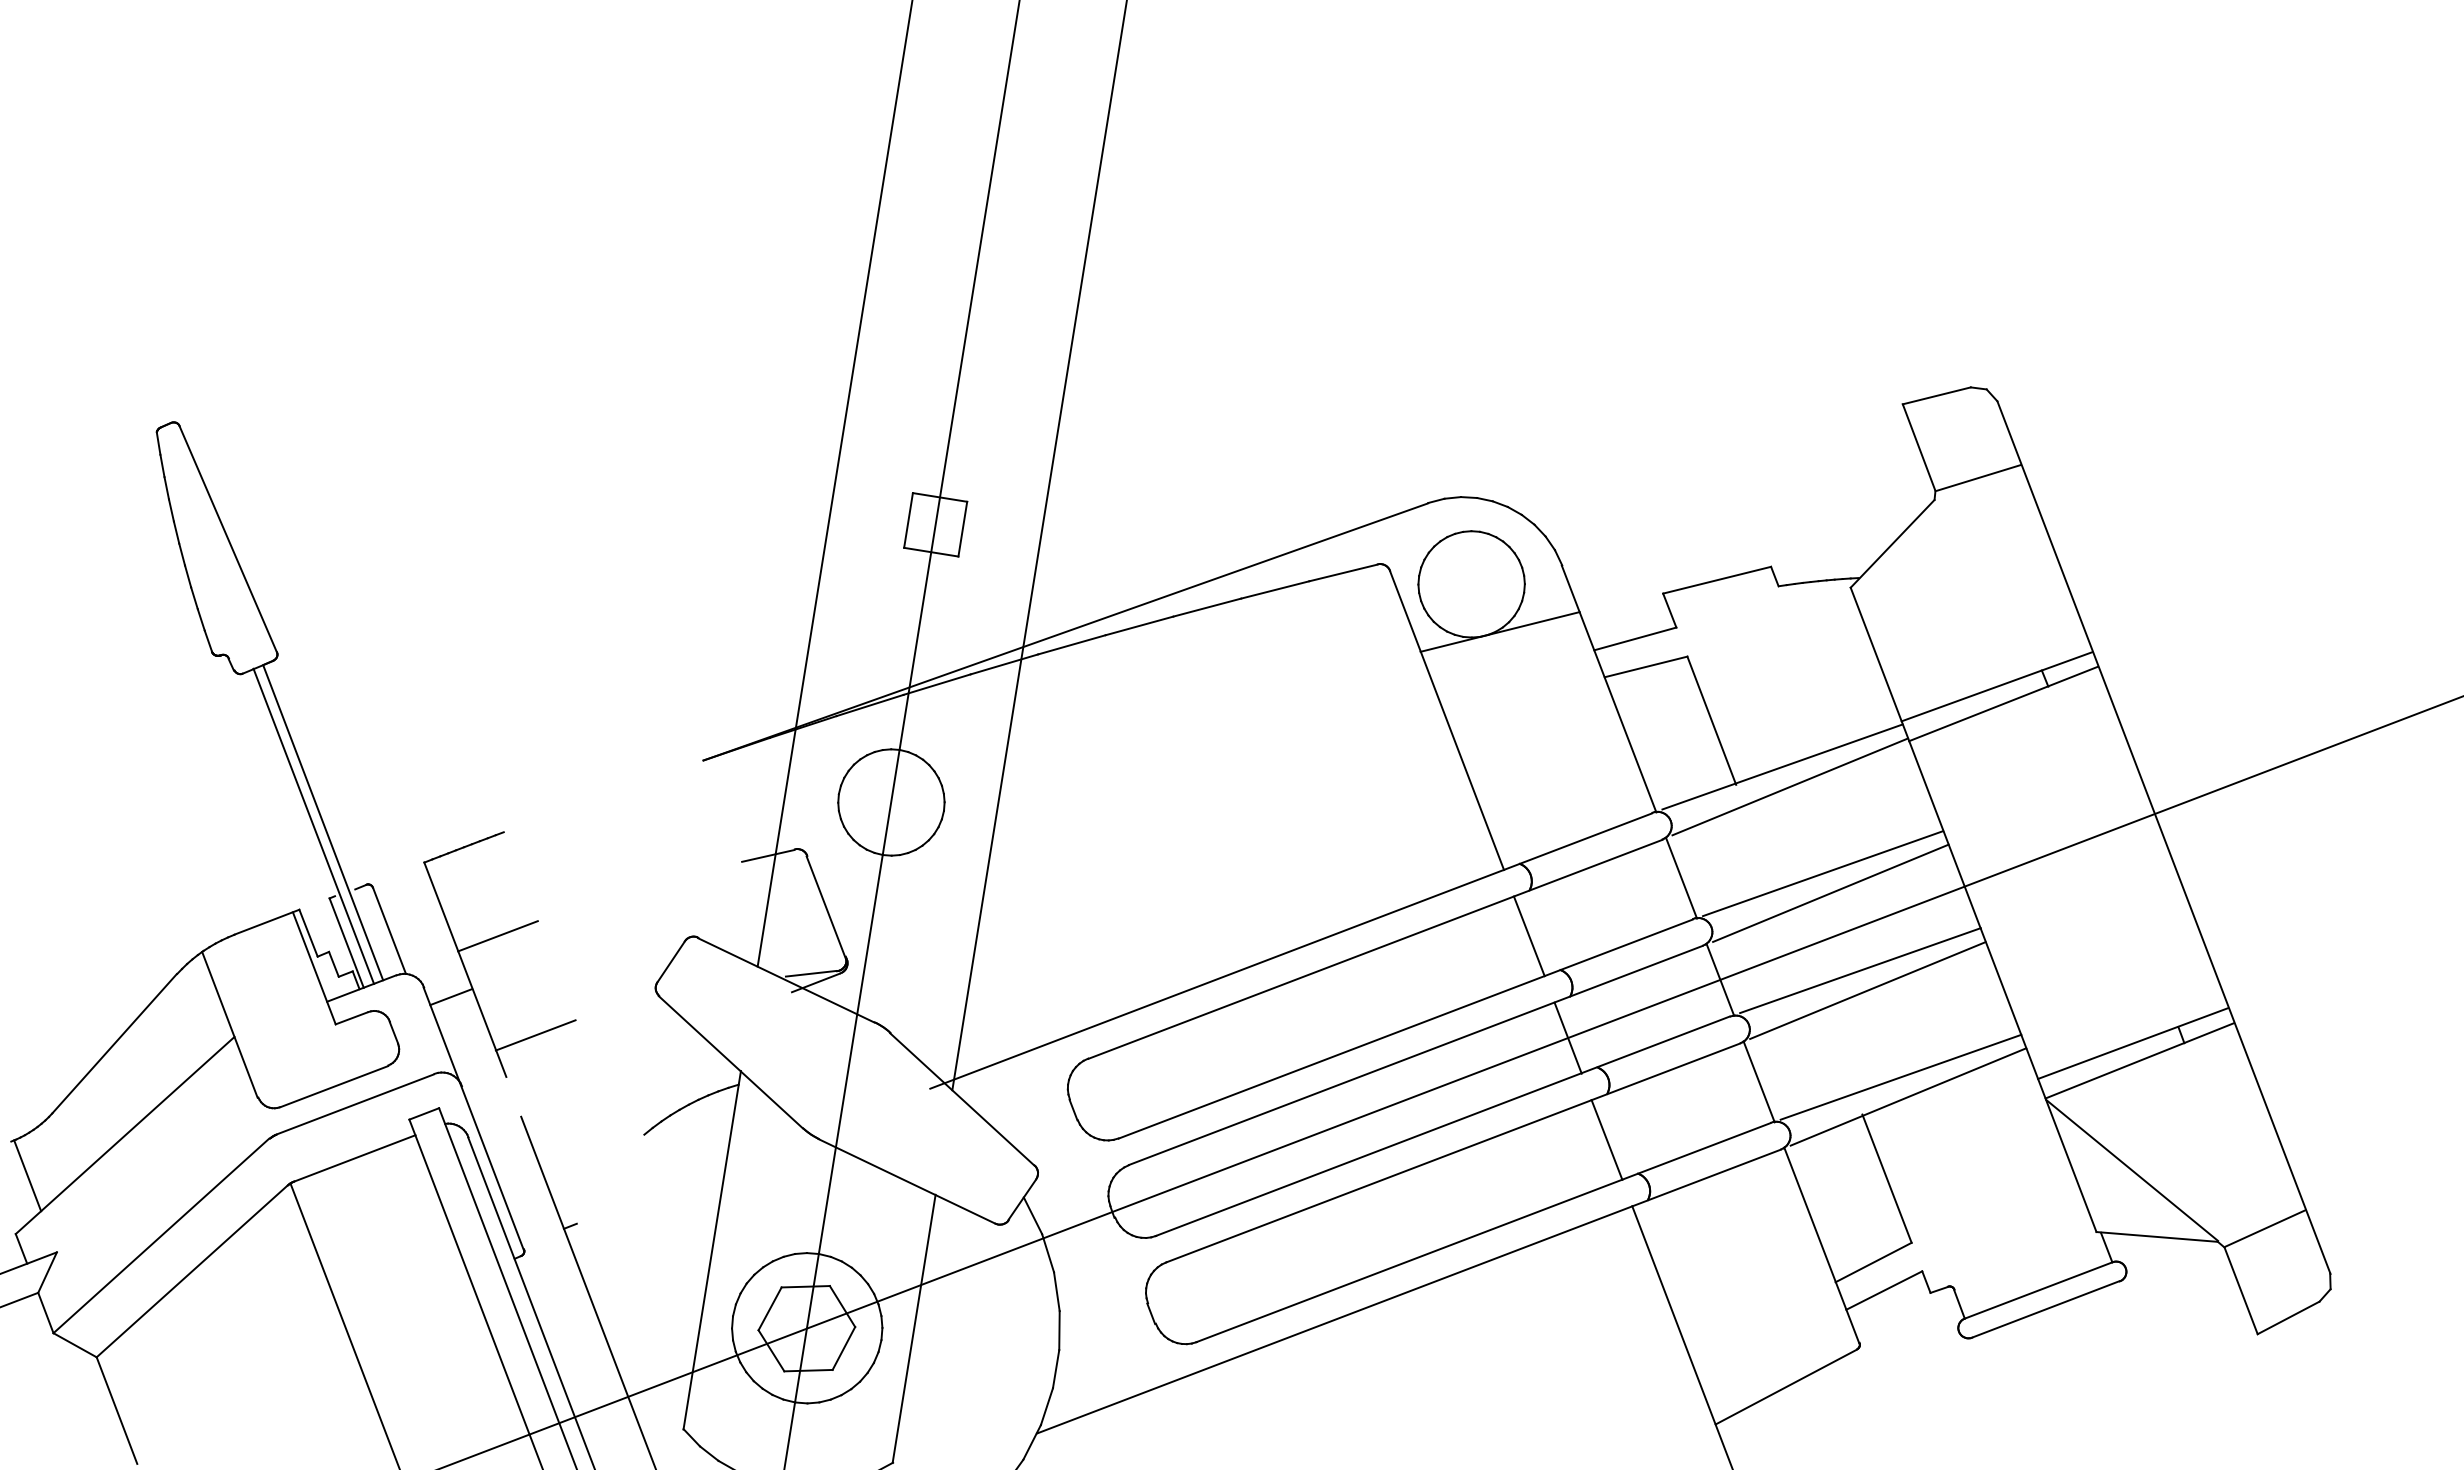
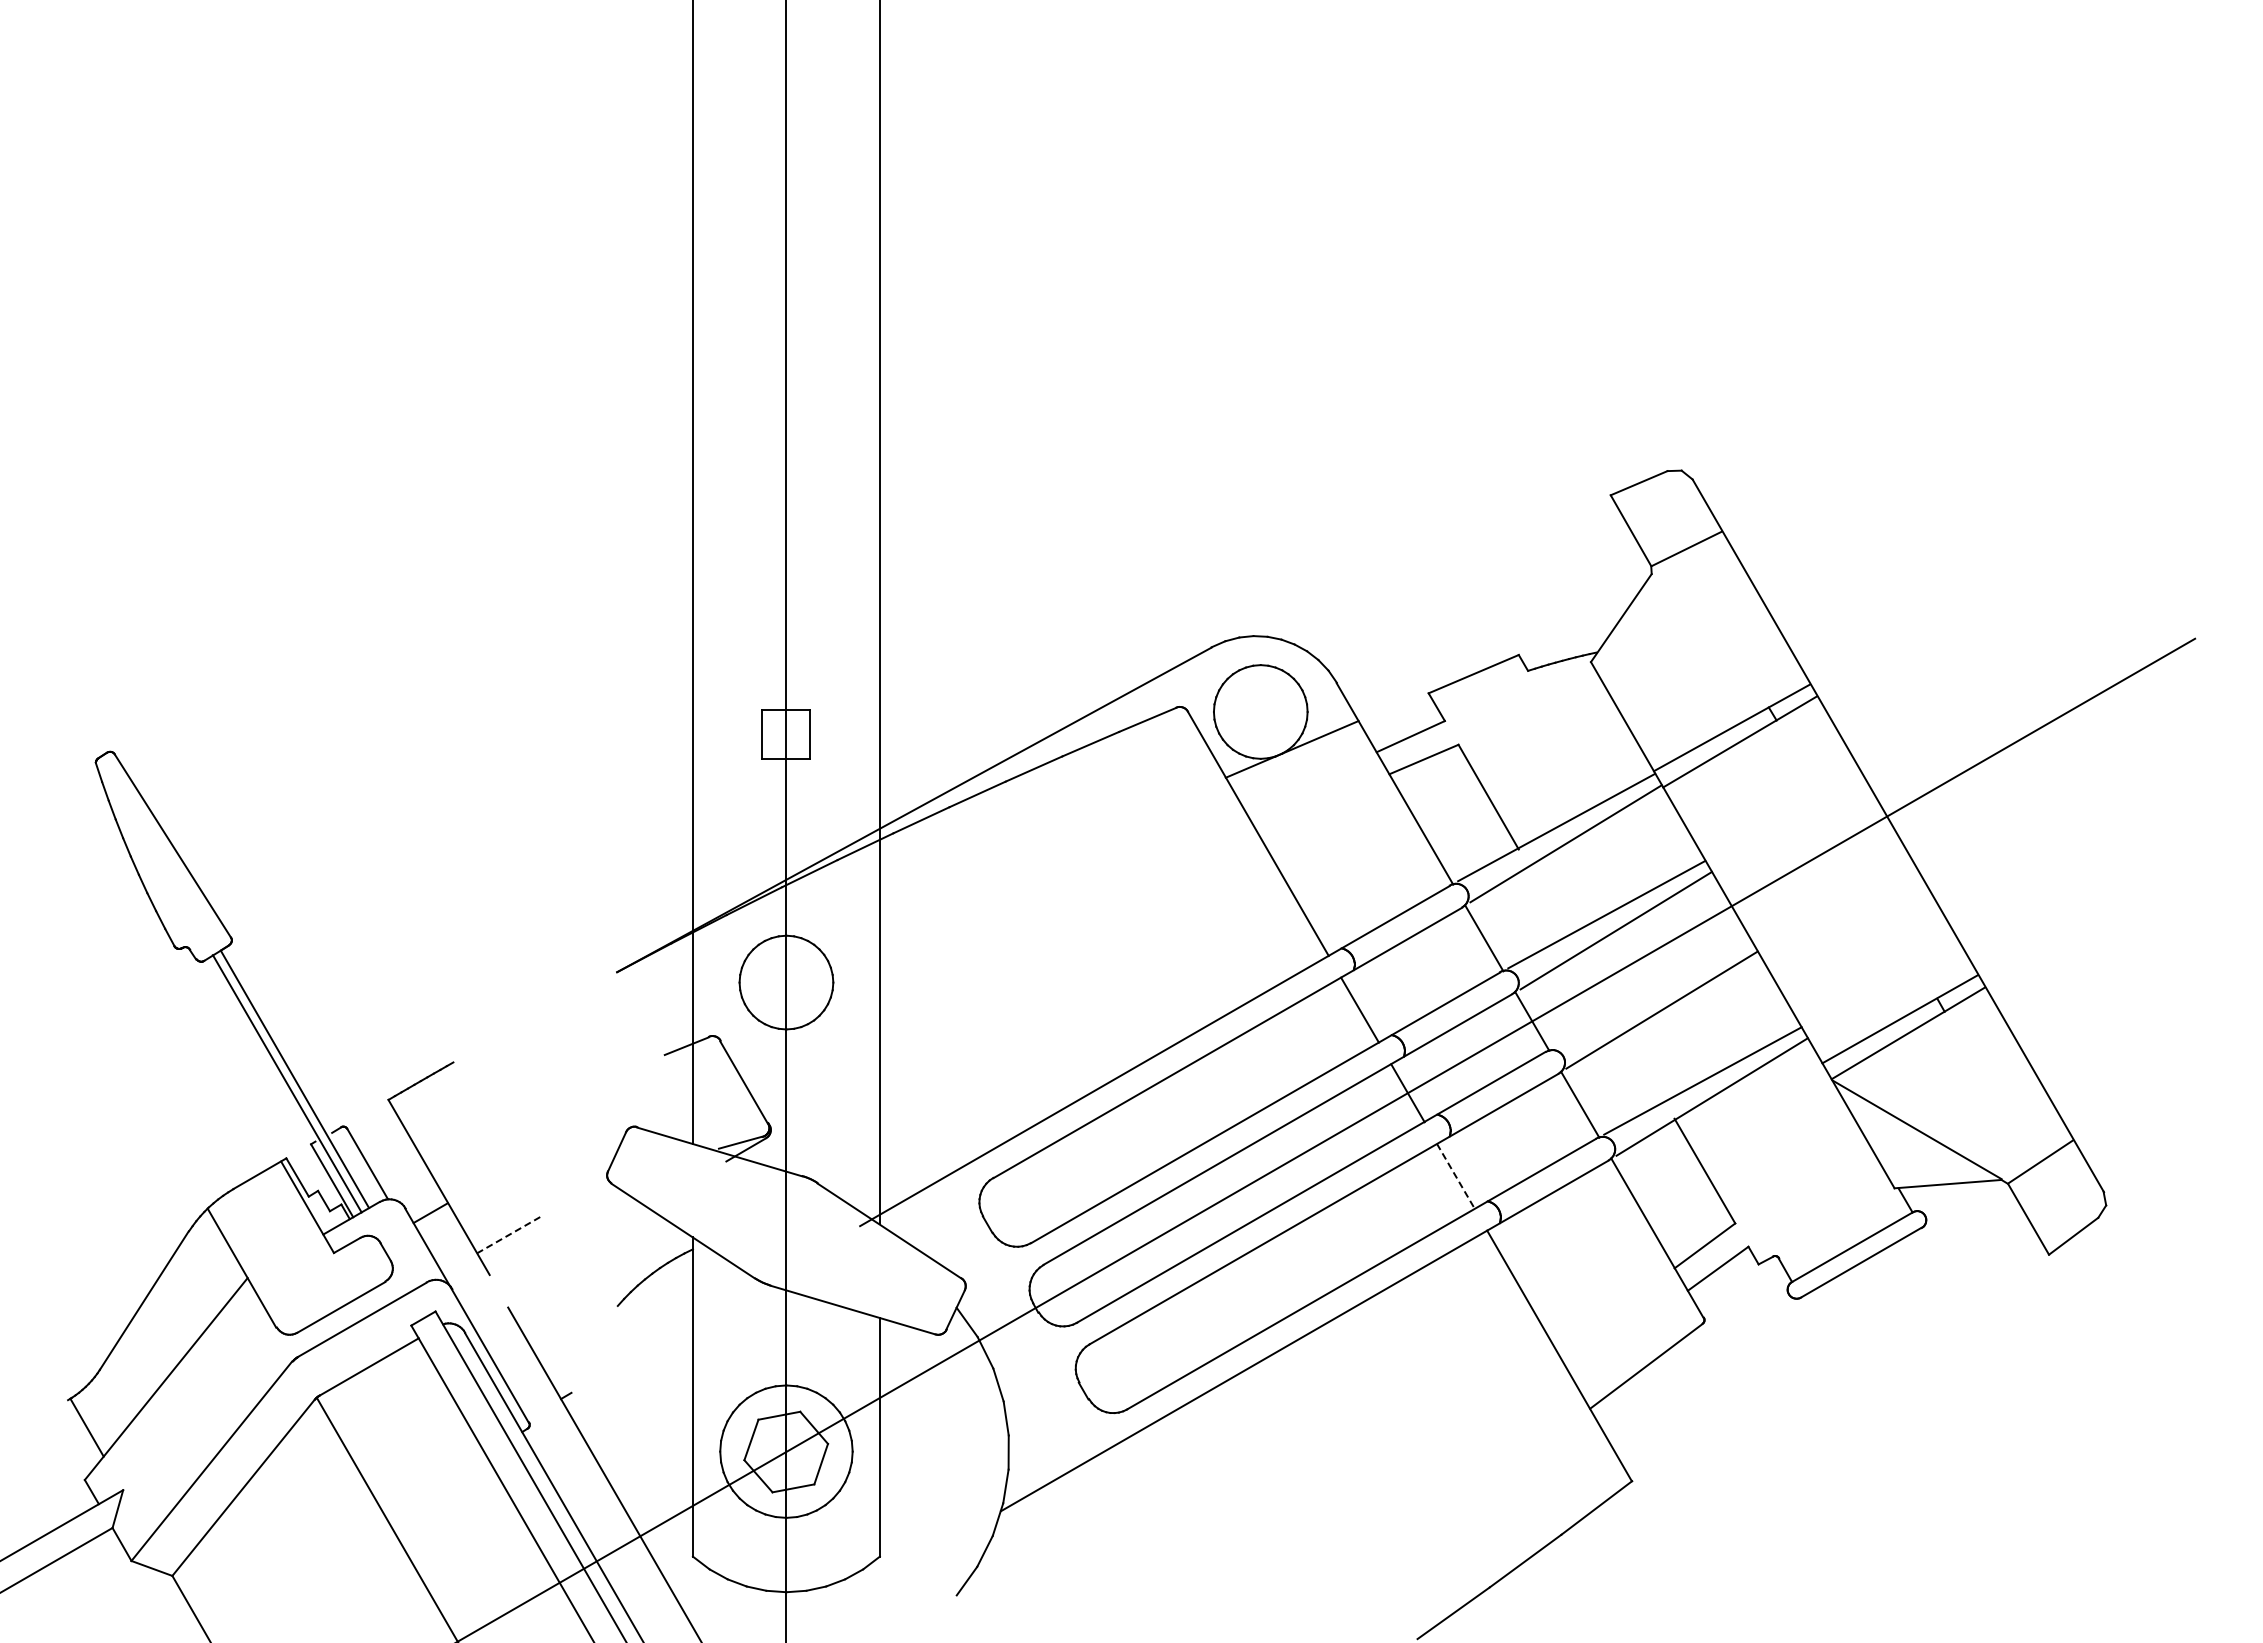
line: (497, 935) -> (462, 1153), removed
line: (1860, 970) -> (1652, 993), removed
line: (535, 1035) -> (509, 1234), solid -> dashed
line: (1606, 1139) -> (1455, 1176), solid -> dashed

